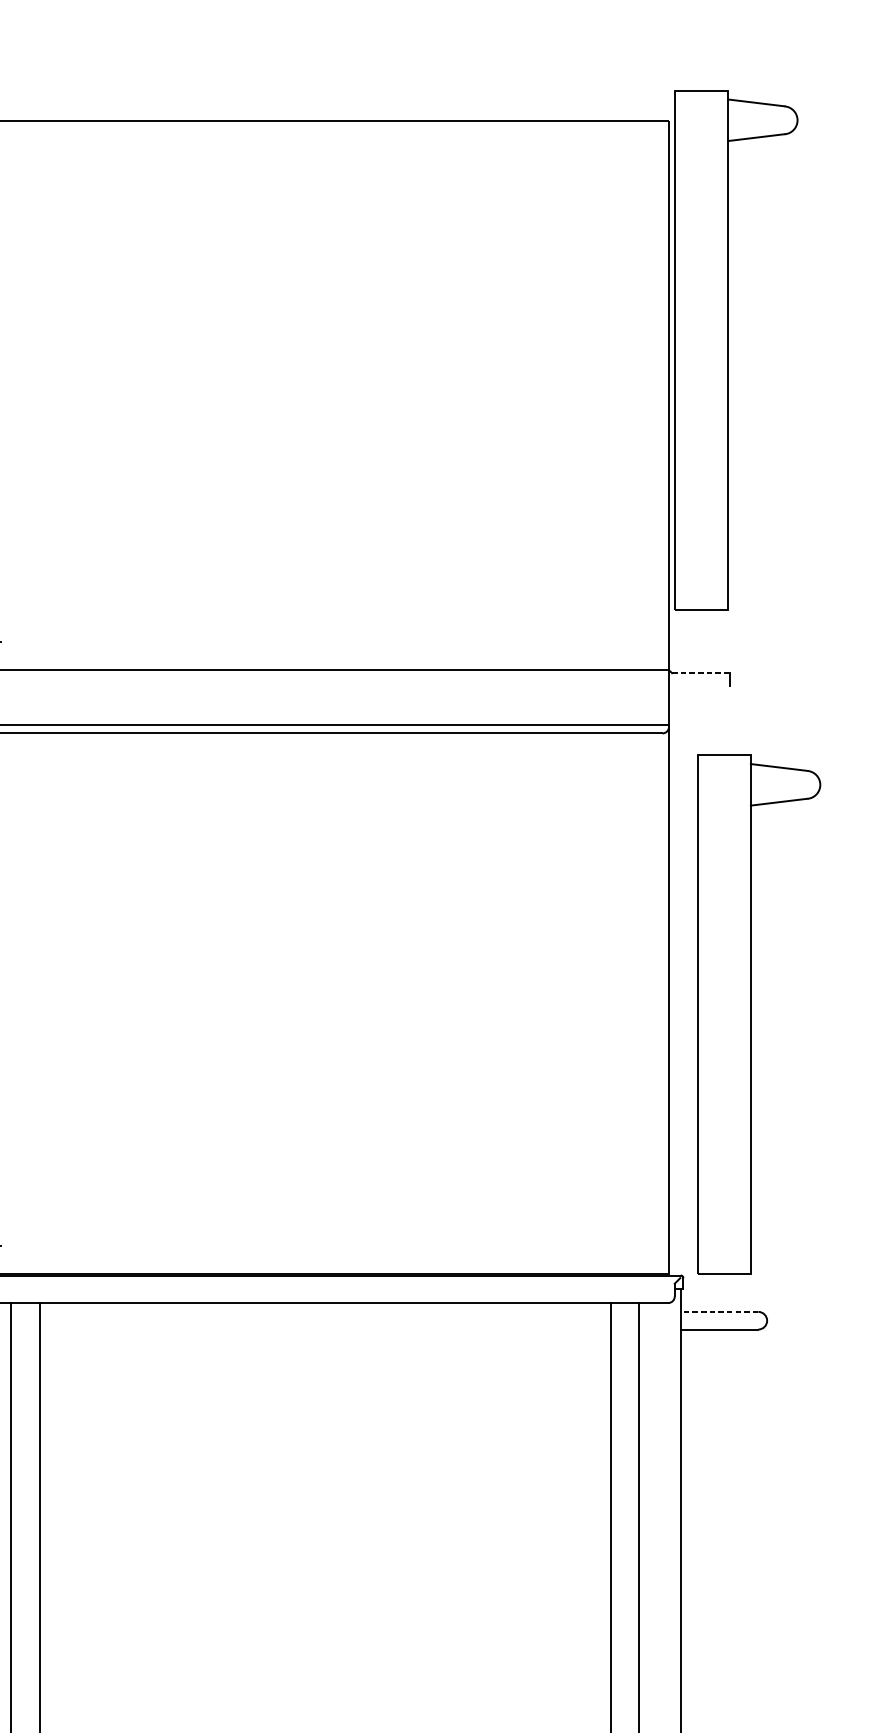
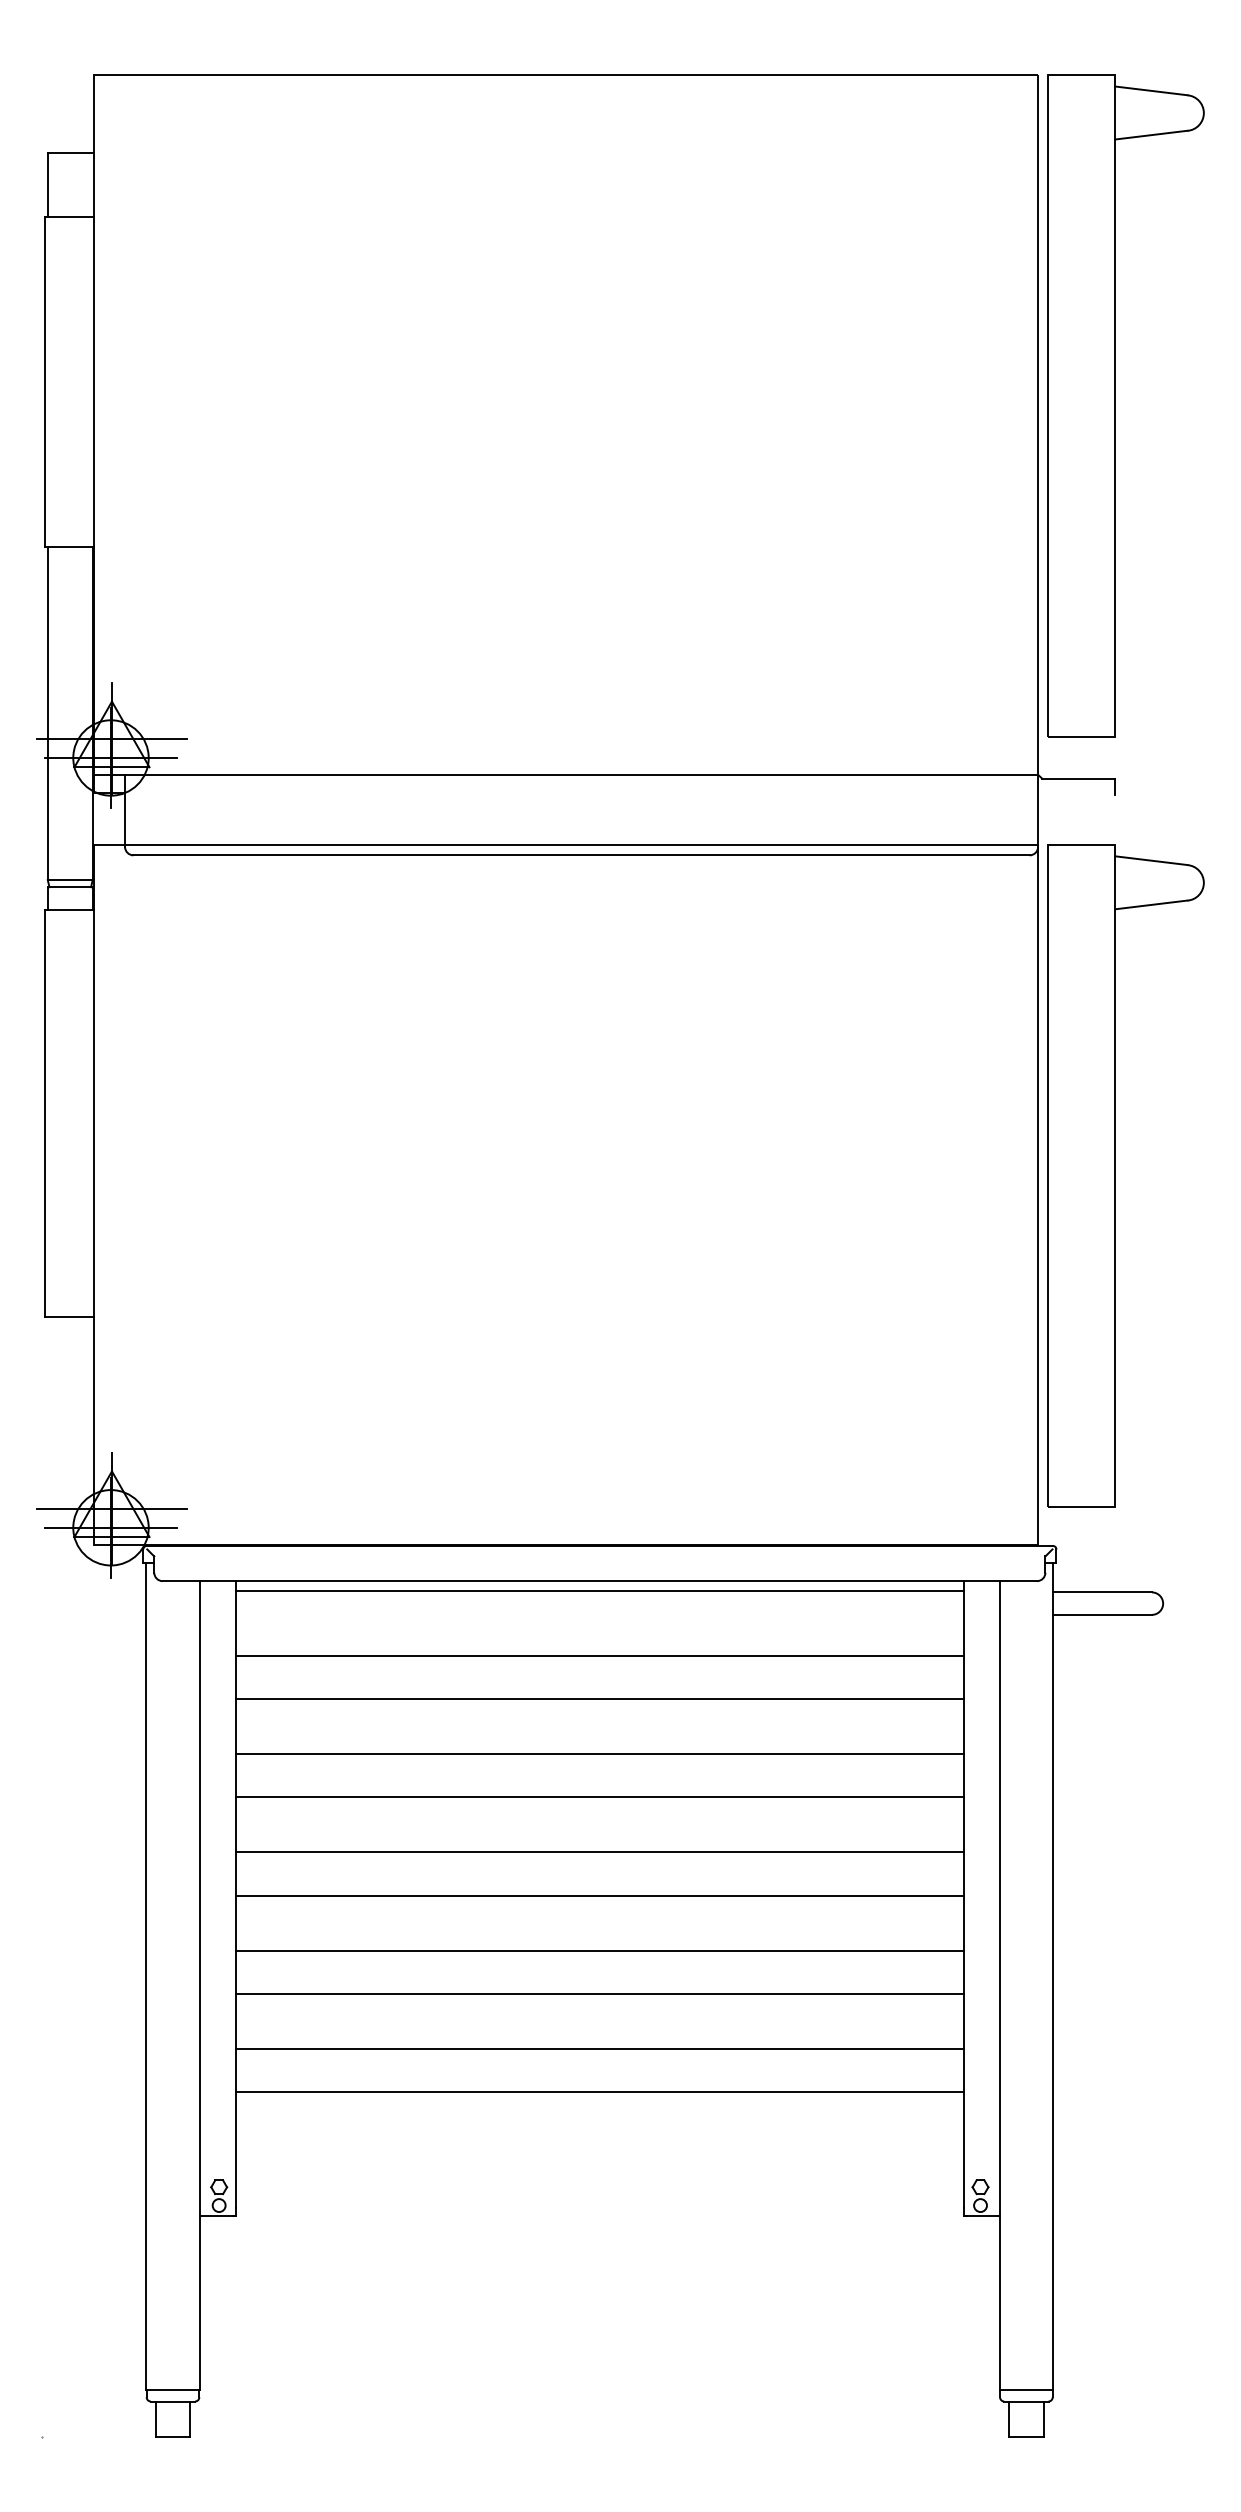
part: (728, 349) -> (1115, 405), moved
line: (700, 673) -> (1078, 778), dashed -> solid
part: (750, 1014) -> (1115, 1175), moved
line: (324, 1310) -> (599, 1590), added
line: (719, 1311) -> (1102, 1592), dashed -> solid
line: (324, 1361) -> (599, 1655), added
line: (324, 1395) -> (599, 1699), added
line: (324, 1439) -> (599, 1754), added
line: (324, 1472) -> (599, 1797), added
line: (324, 1516) -> (599, 1852), added
line: (324, 1549) -> (599, 1895), added
line: (324, 1592) -> (599, 1950), added
line: (324, 1627) -> (599, 1994), added
line: (324, 1670) -> (599, 2049), added
line: (324, 1704) -> (599, 2092), added

